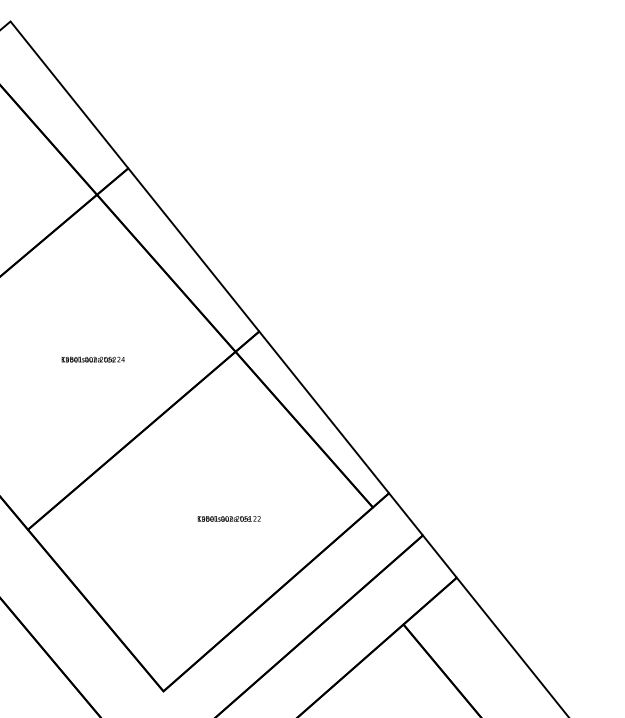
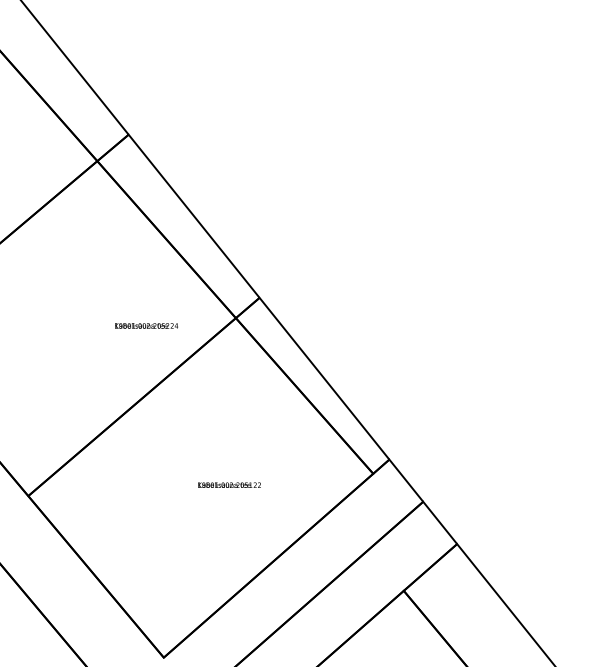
text: (92, 359) -> (145, 325), moved

